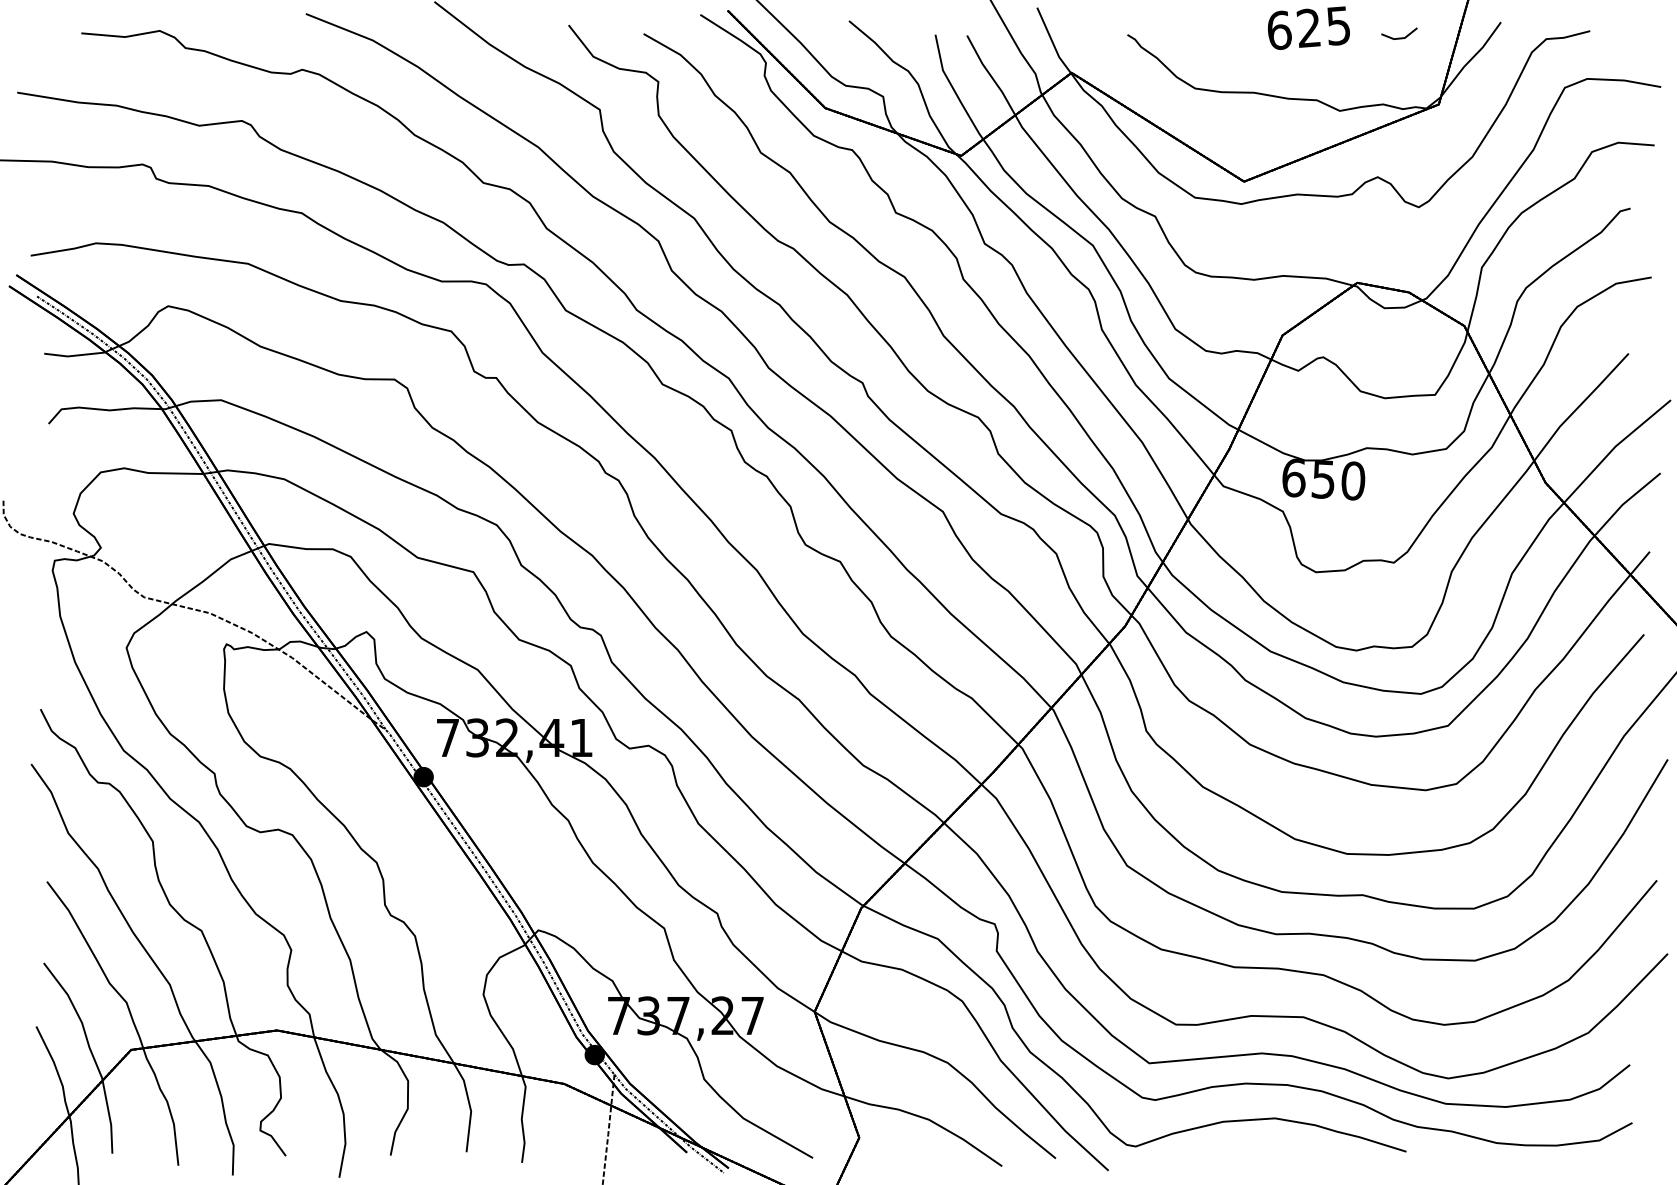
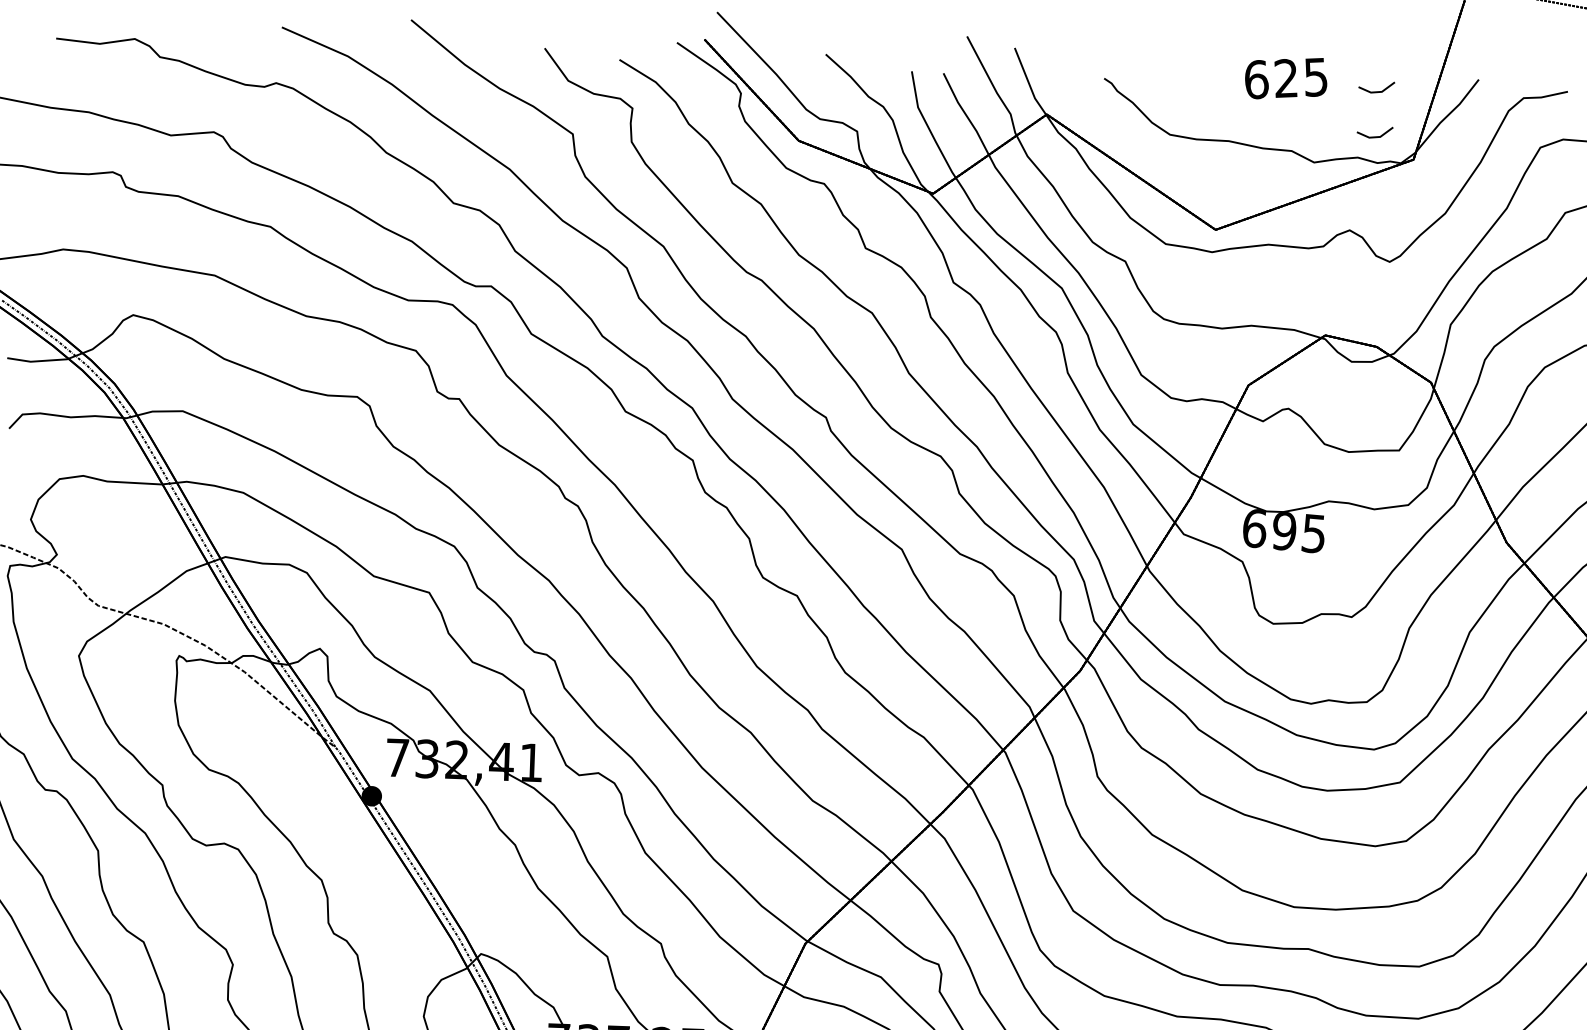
part: (1399, 78) -> (1375, 132), added
text: (1338, 480) -> (1299, 532), 650 -> 695

